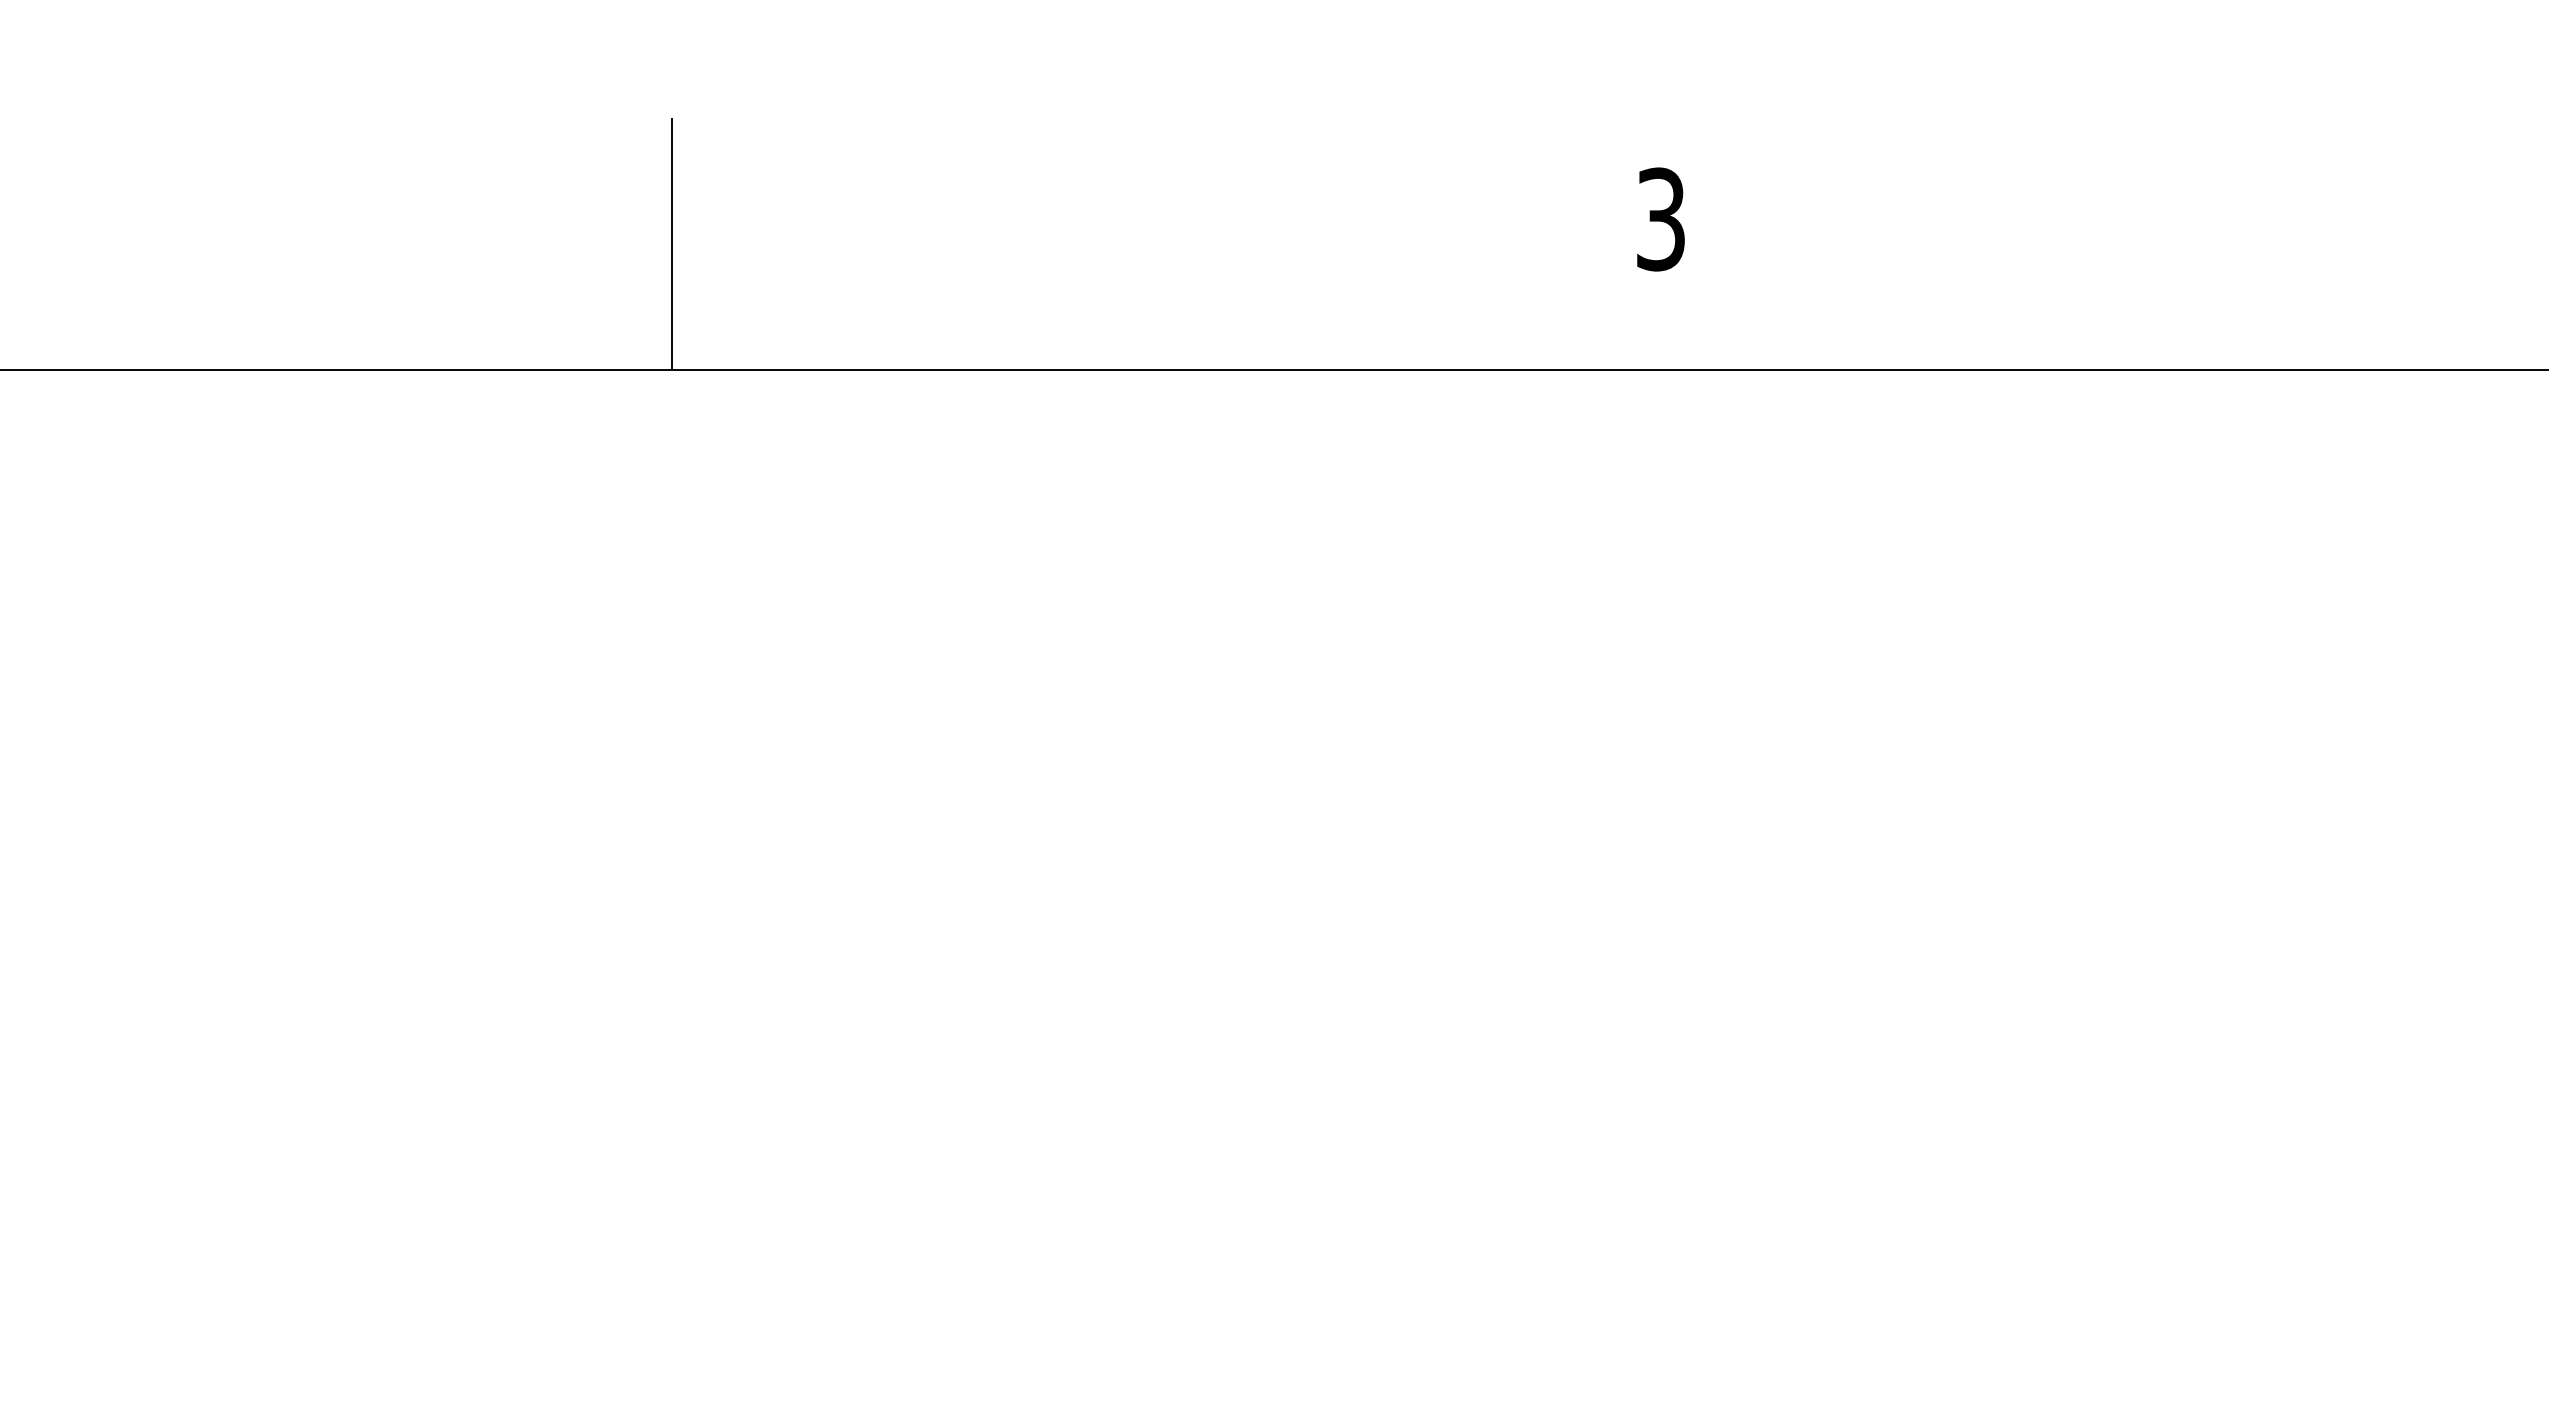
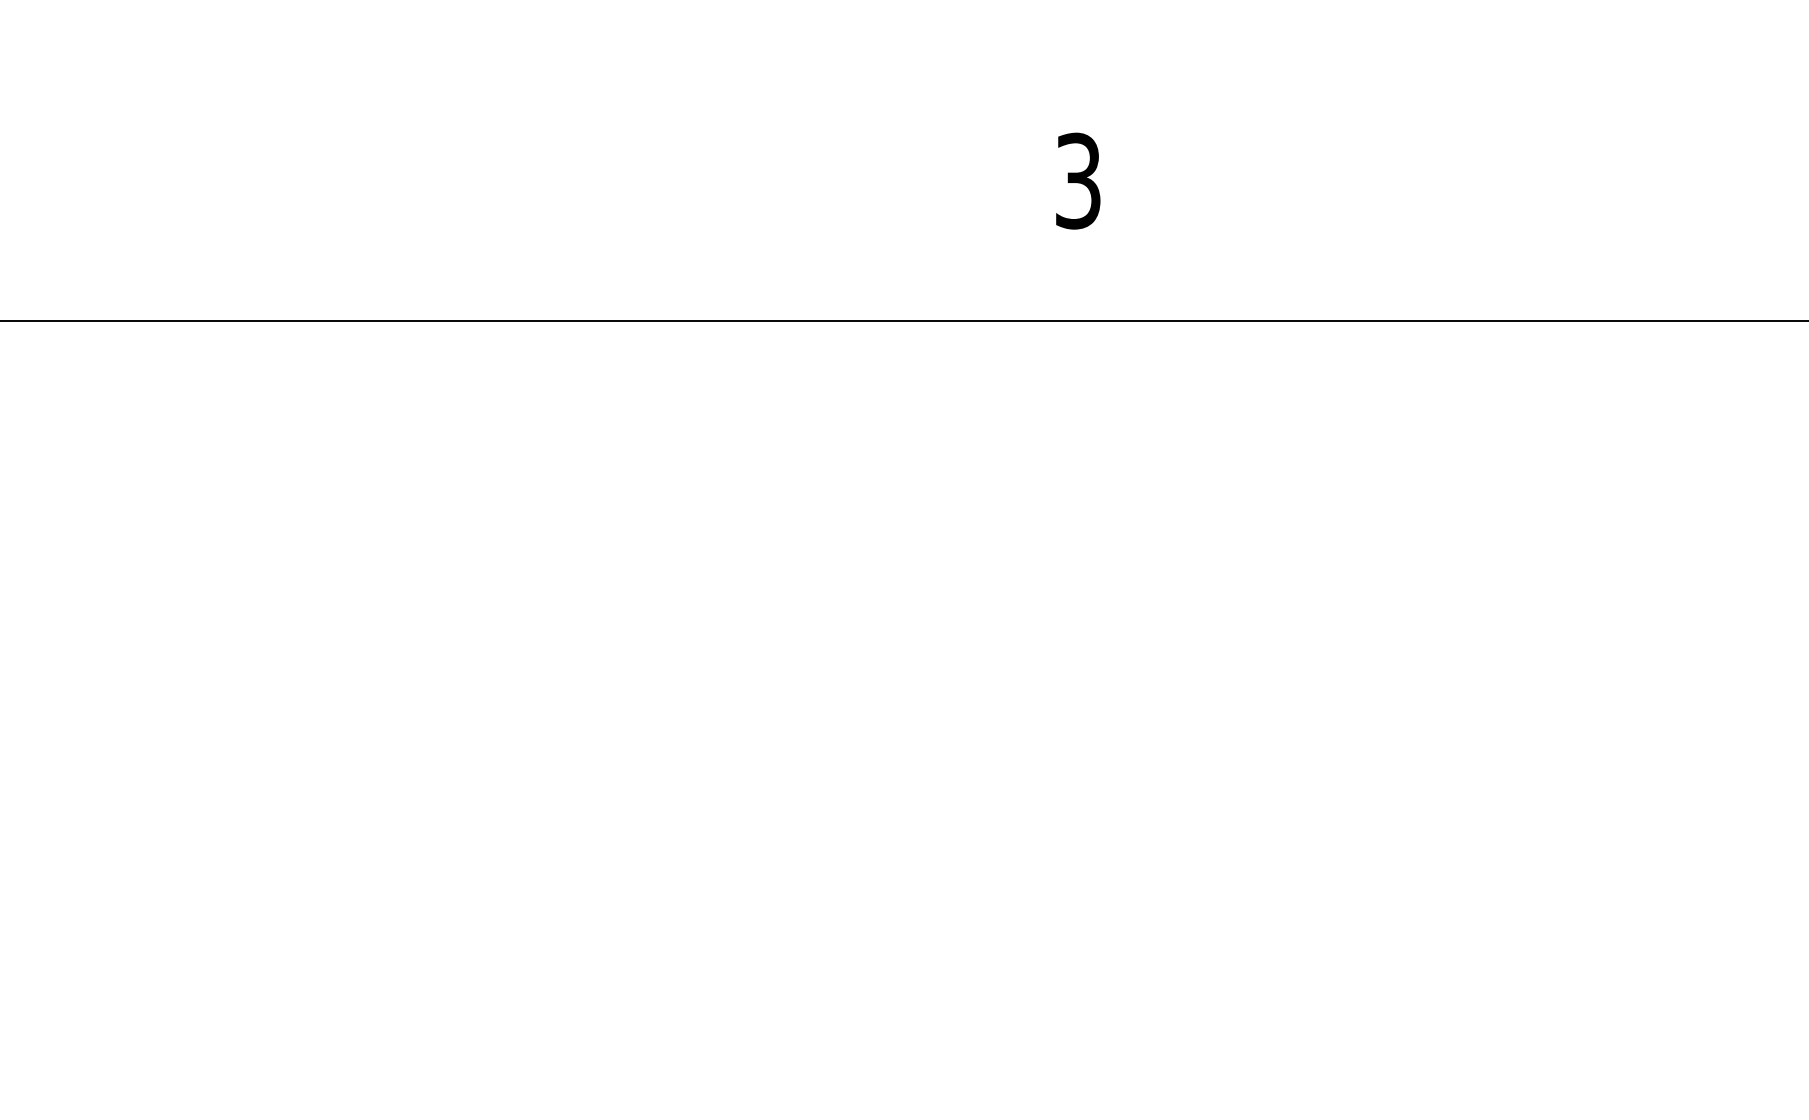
line: (672, 244) -> (157, 204), removed

